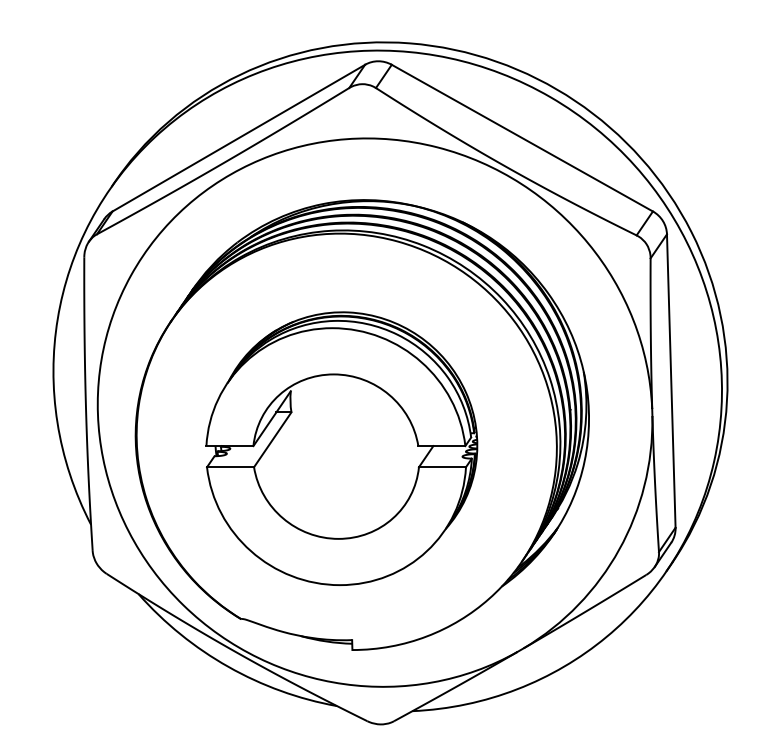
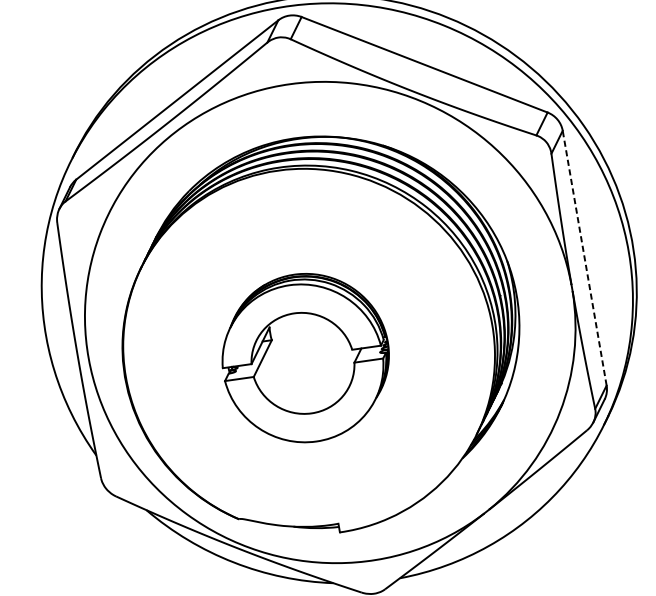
line: (671, 381) -> (584, 258), solid -> dashed
part: (341, 448) -> (305, 357), size x0.7

